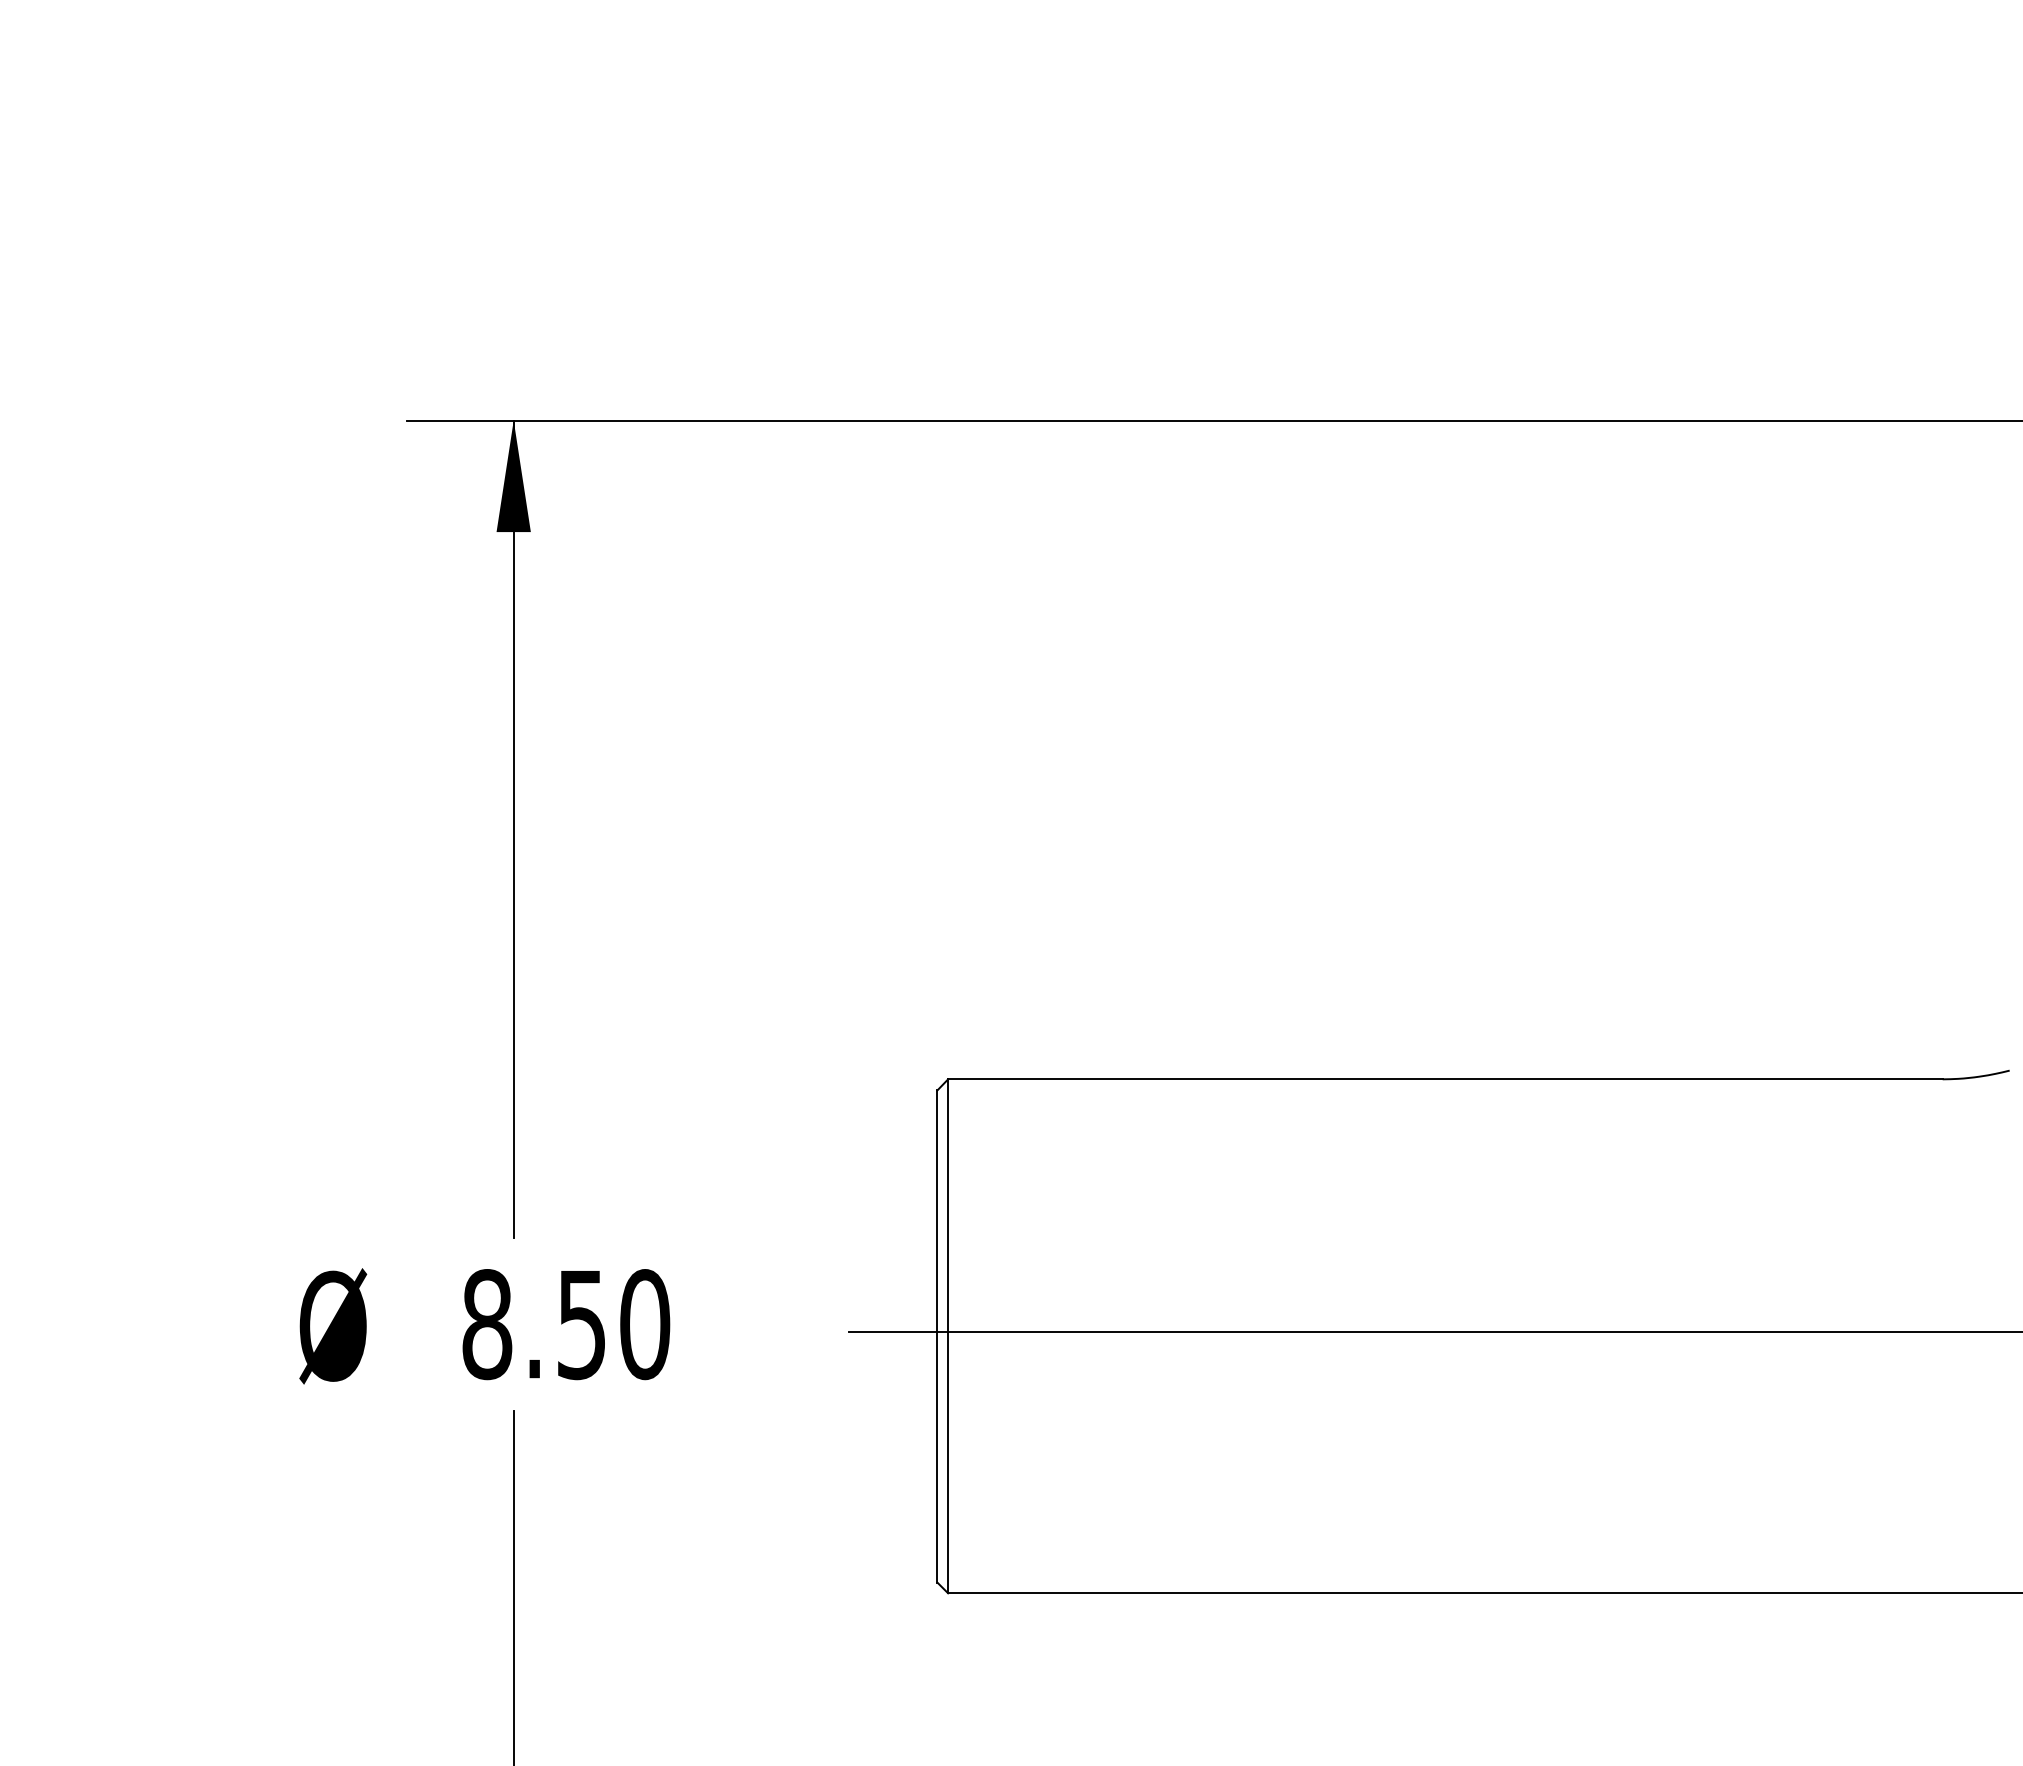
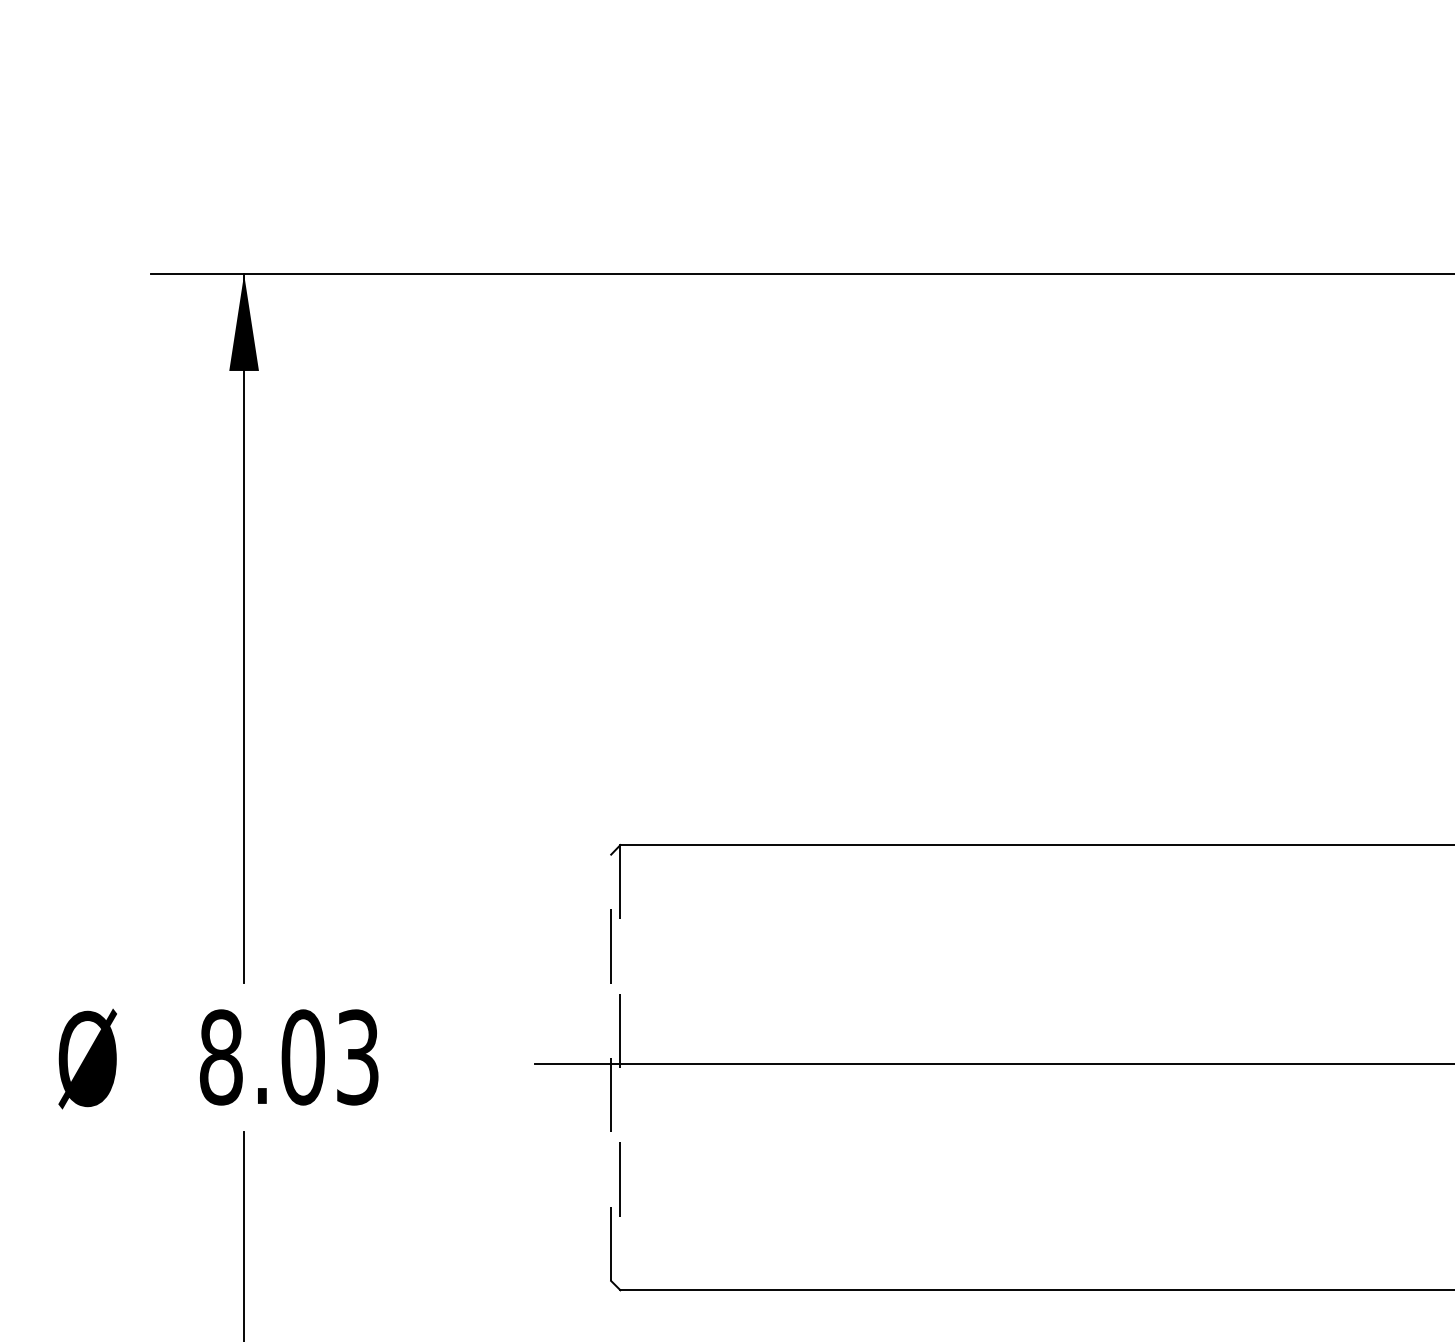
text: (613, 1324) -> (330, 1057), 8.50 -> 8.03
line: (937, 1336) -> (611, 1067), solid -> dashed
line: (948, 1336) -> (620, 1067), solid -> dashed

